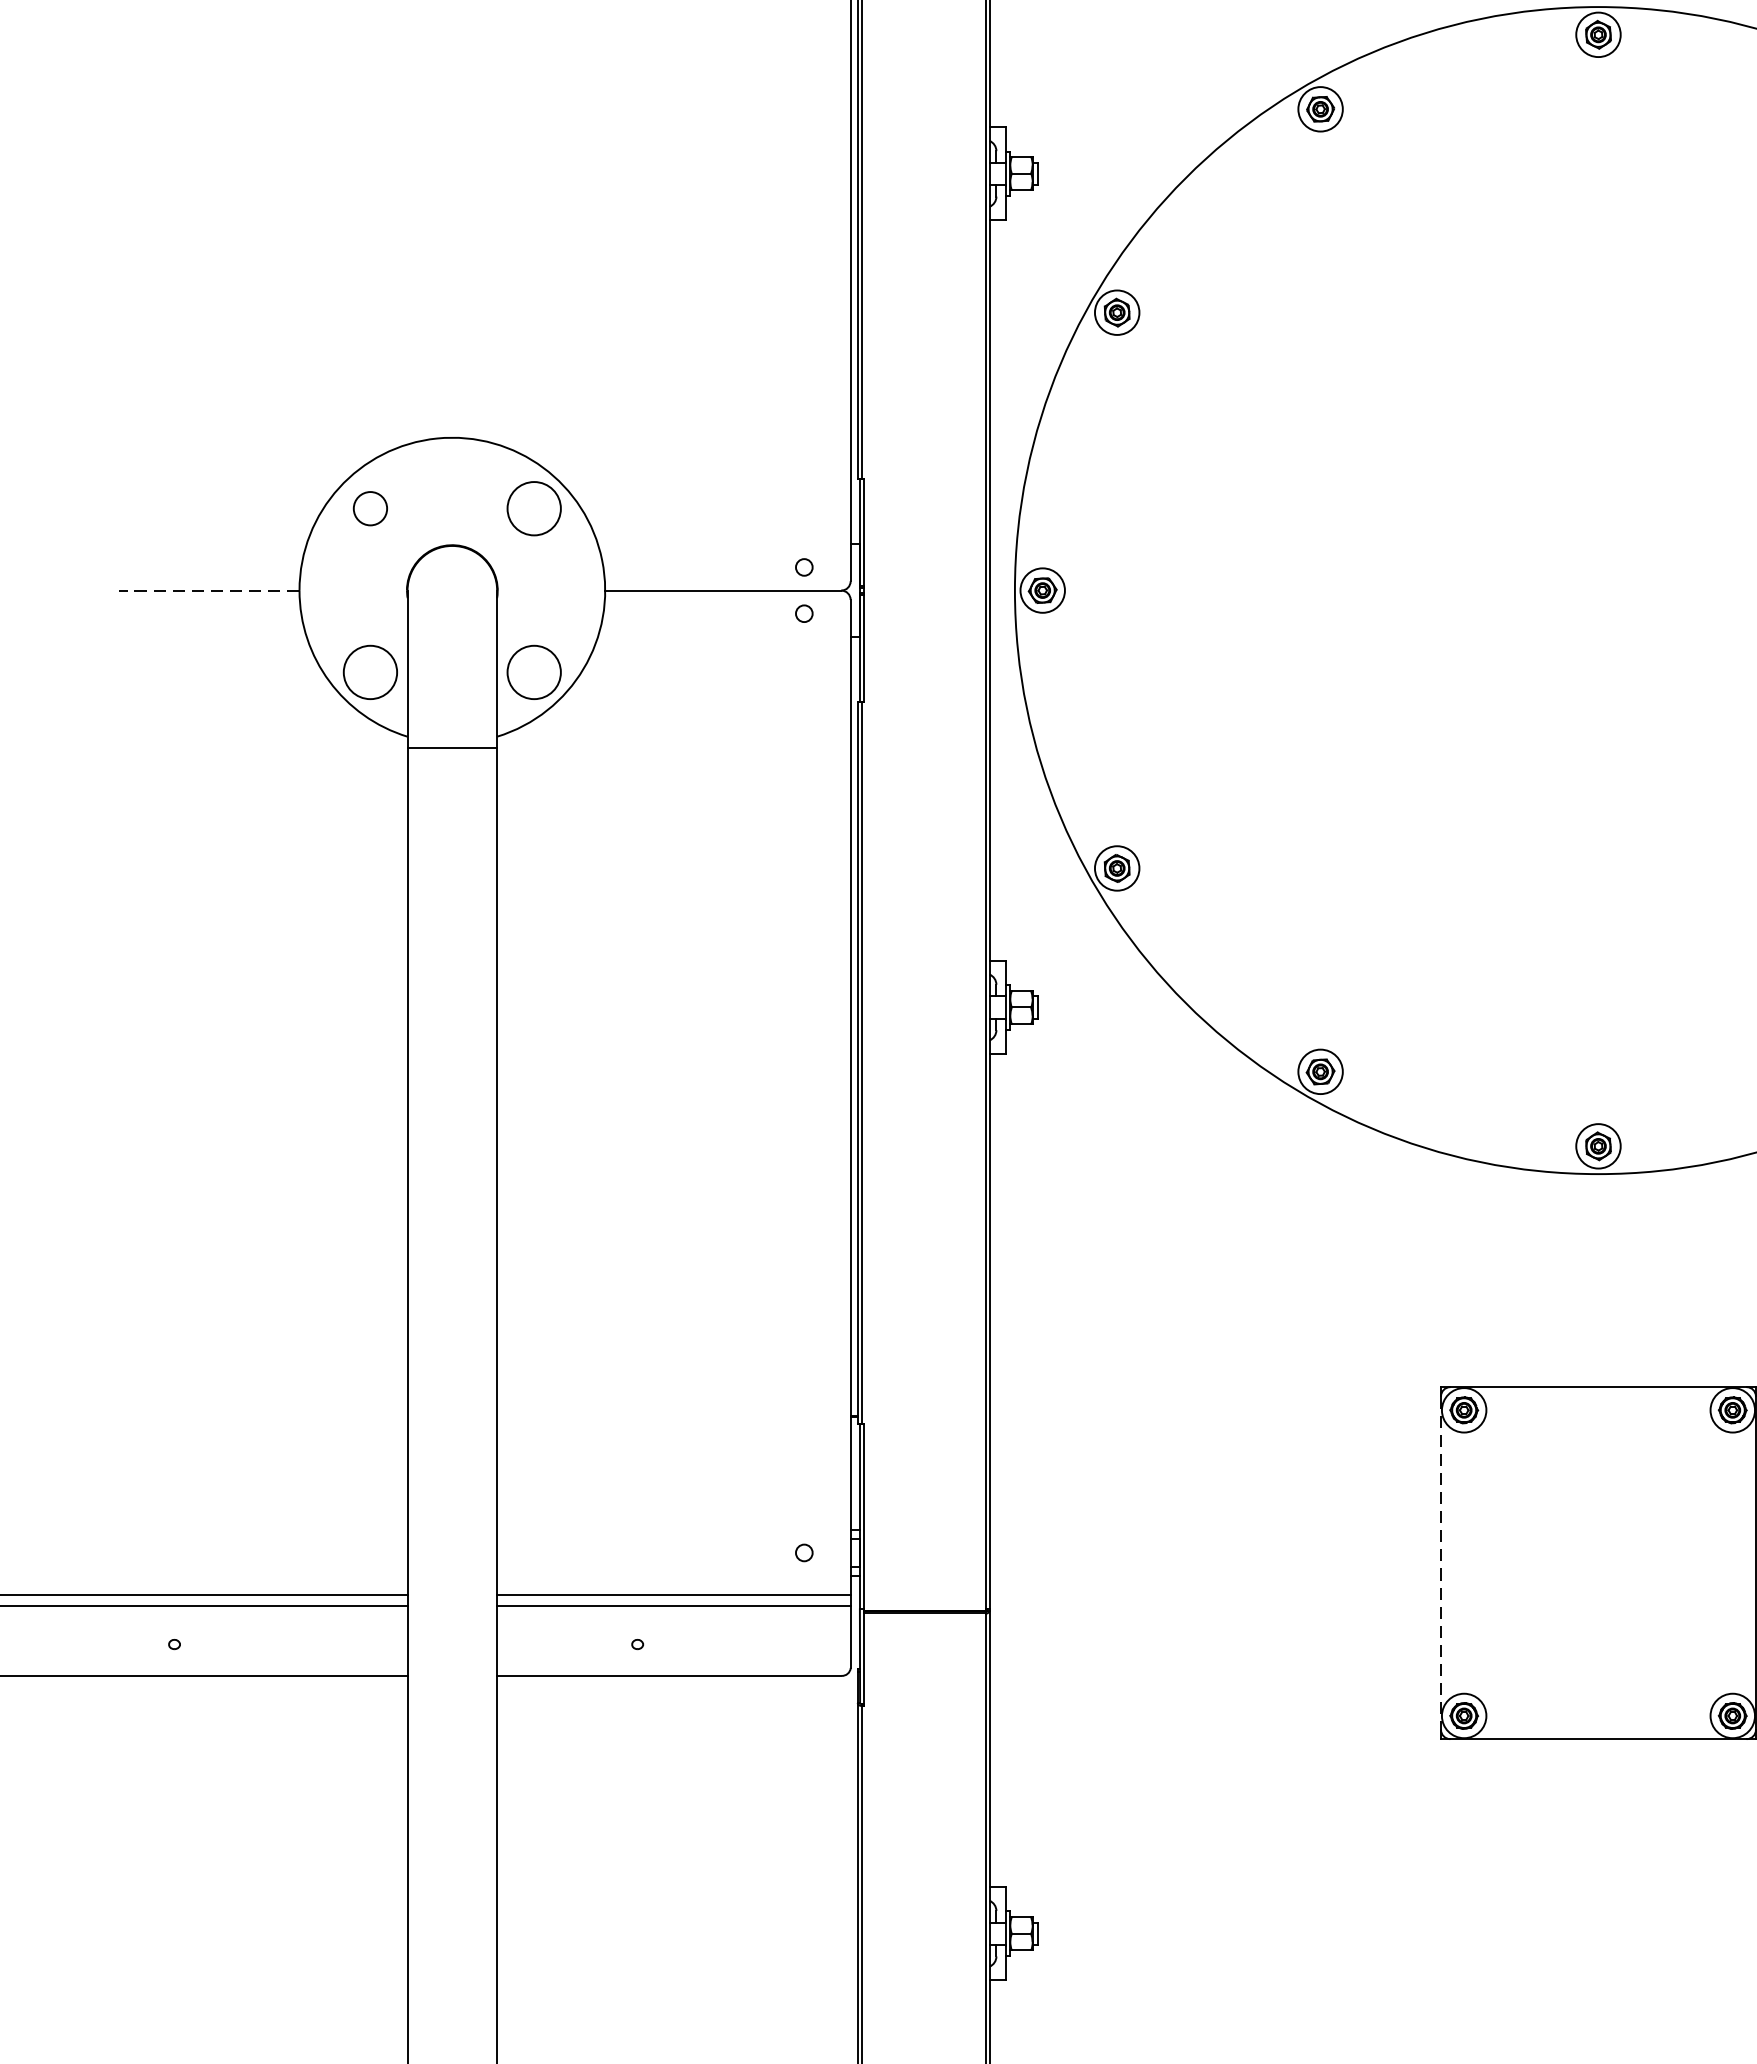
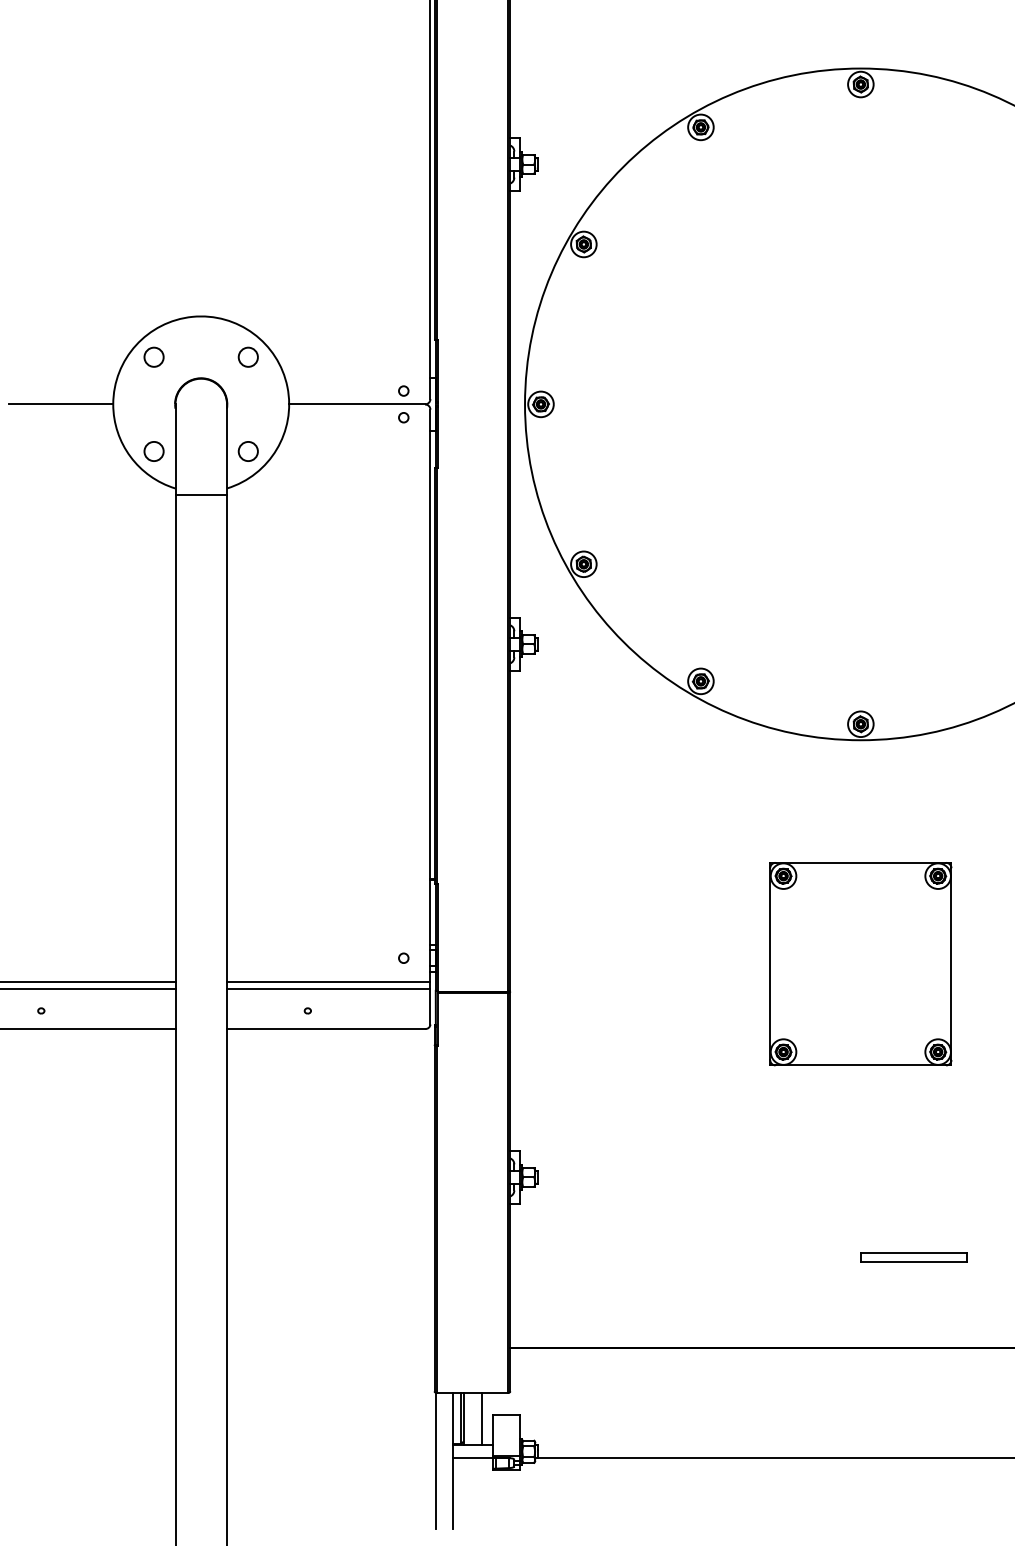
circle: (532, 507) -> (247, 356), size x0.62
line: (209, 590) -> (61, 404), dashed -> solid
circle: (369, 672) -> (153, 451), size x0.62
circle: (532, 672) -> (247, 451), size x0.62
line: (1441, 1563) -> (770, 964), dashed -> solid

